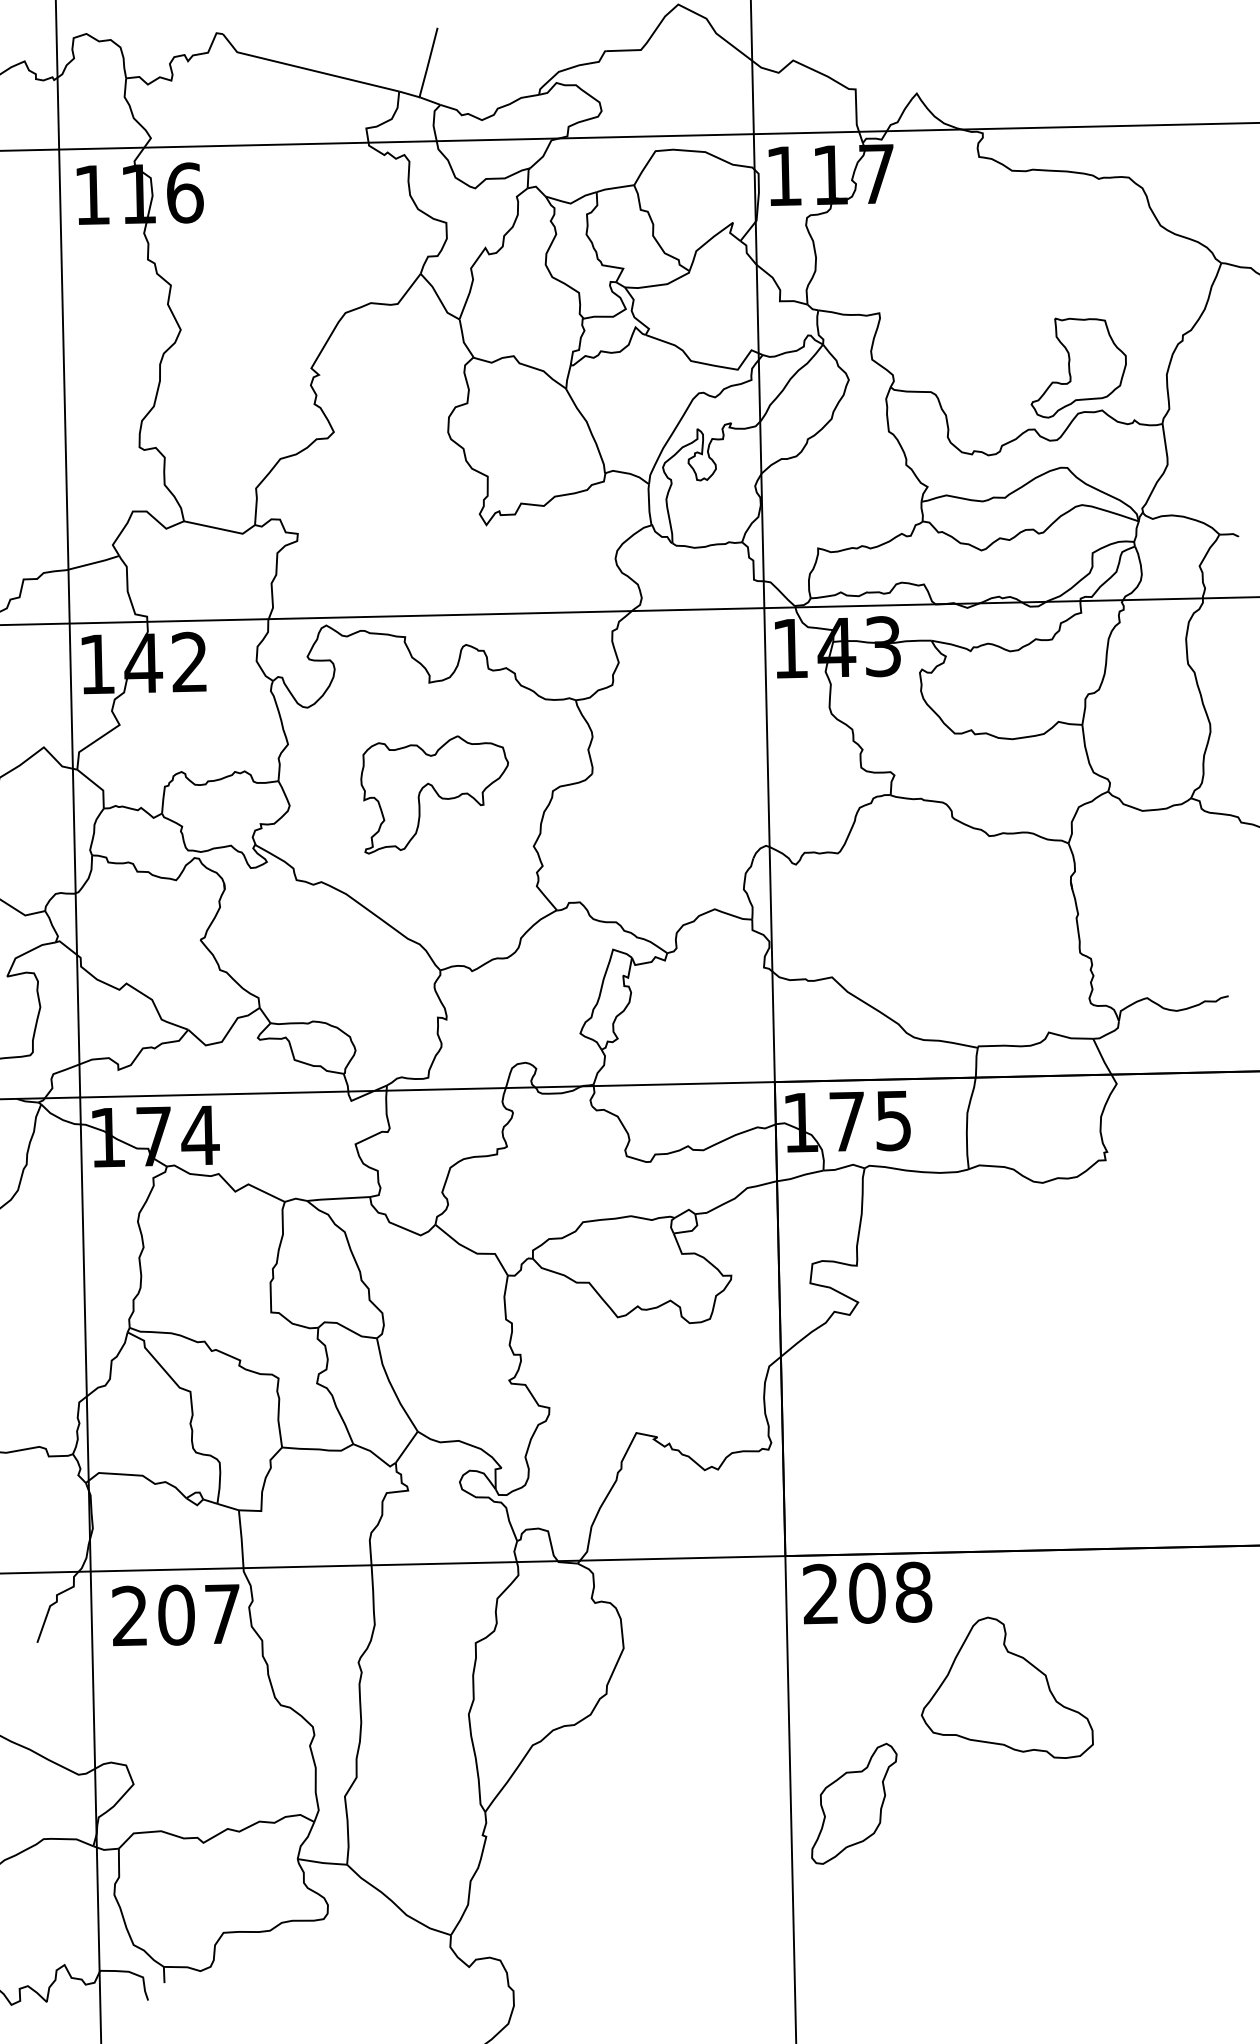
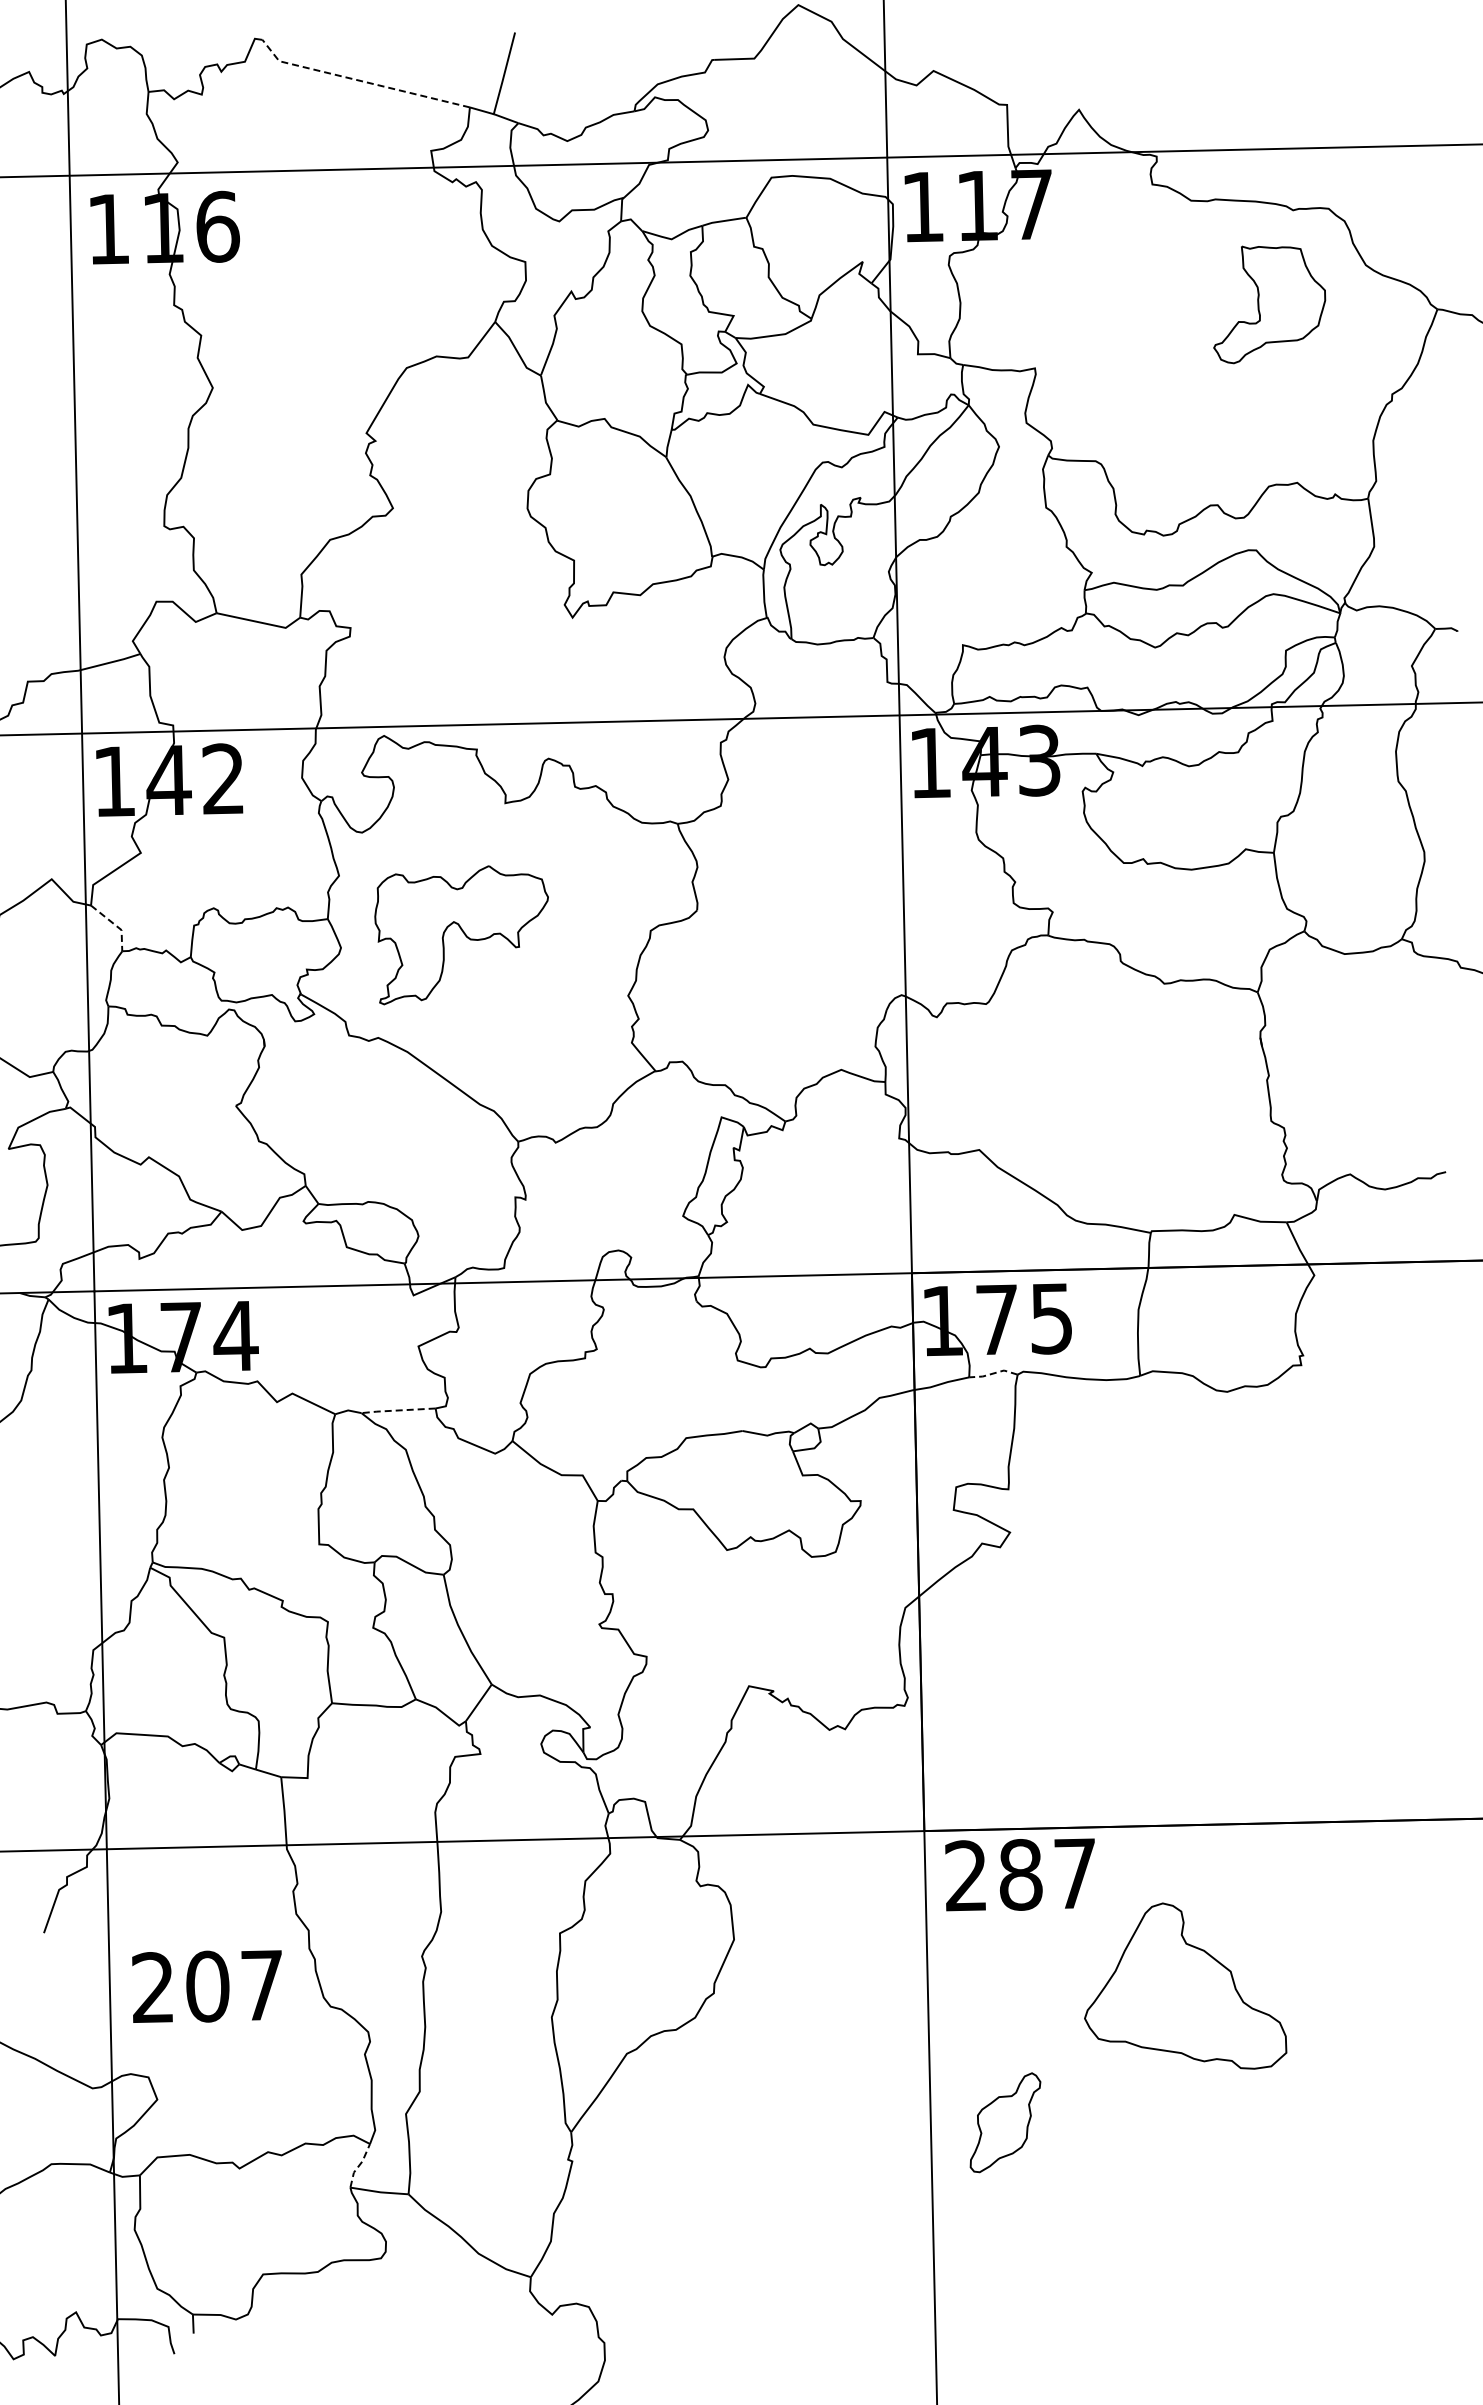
line: (306, 68) -> (360, 80), solid -> dashed
part: (1078, 367) -> (1269, 304), moved
line: (98, 786) -> (115, 925), solid -> dashed
part: (434, 795) -> (461, 935), moved
line: (844, 1167) -> (993, 1373), solid -> dashed
line: (338, 1198) -> (398, 1410), solid -> dashed
text: (890, 1592) -> (1048, 1873), 208 -> 287
text: (175, 1615) -> (206, 1986), moved
part: (854, 1803) -> (1005, 2122), size x0.7
line: (305, 1840) -> (359, 2165), solid -> dashed

